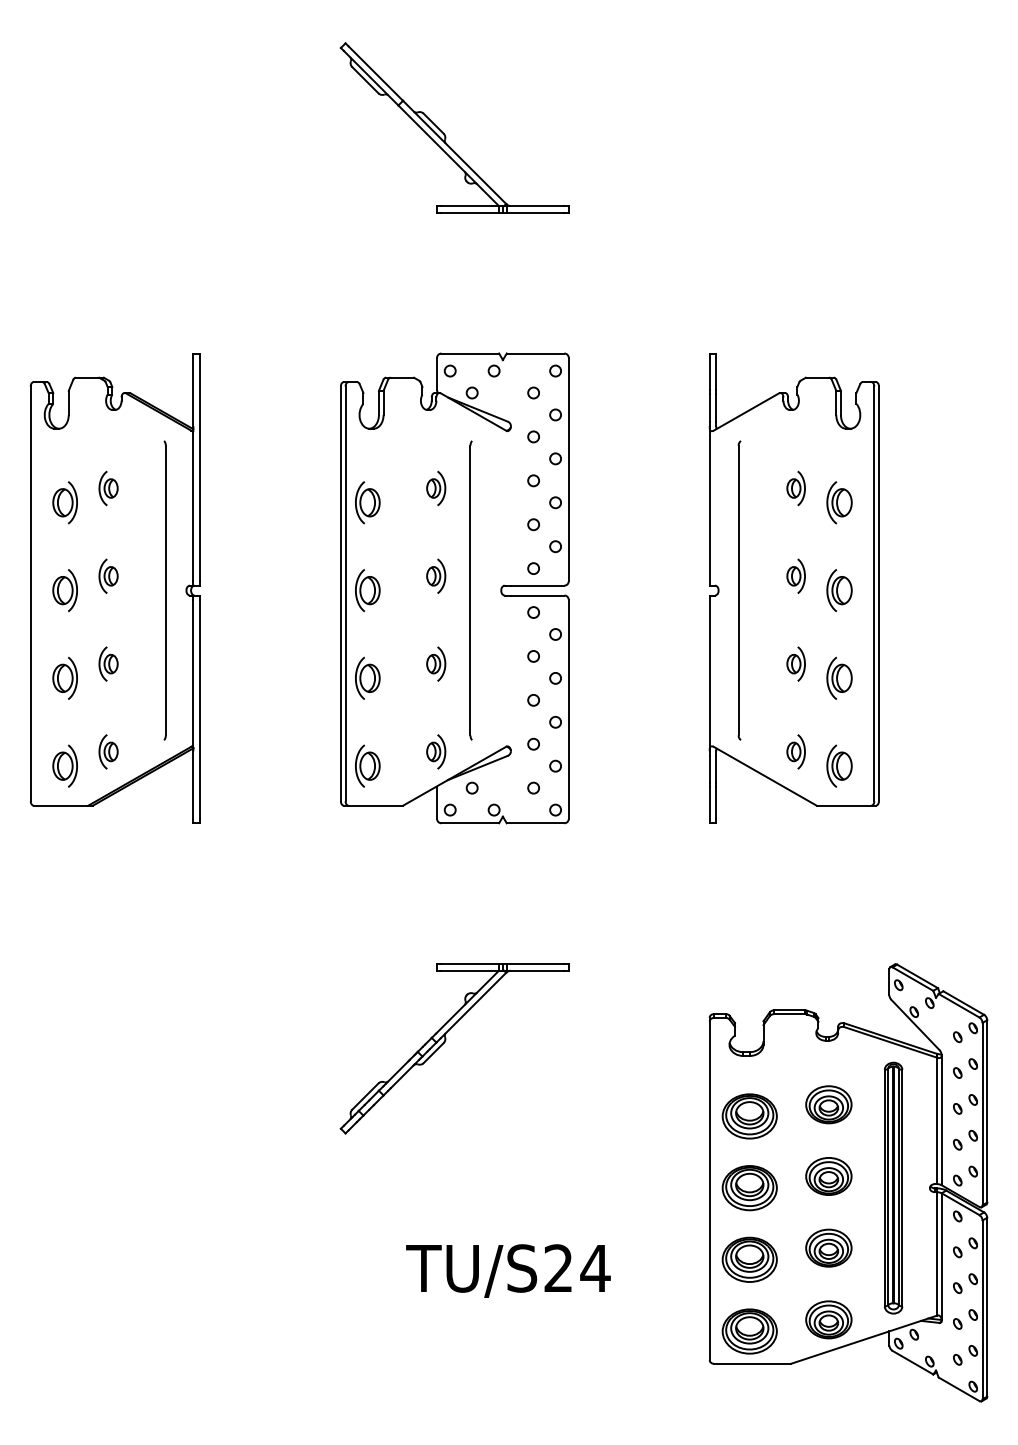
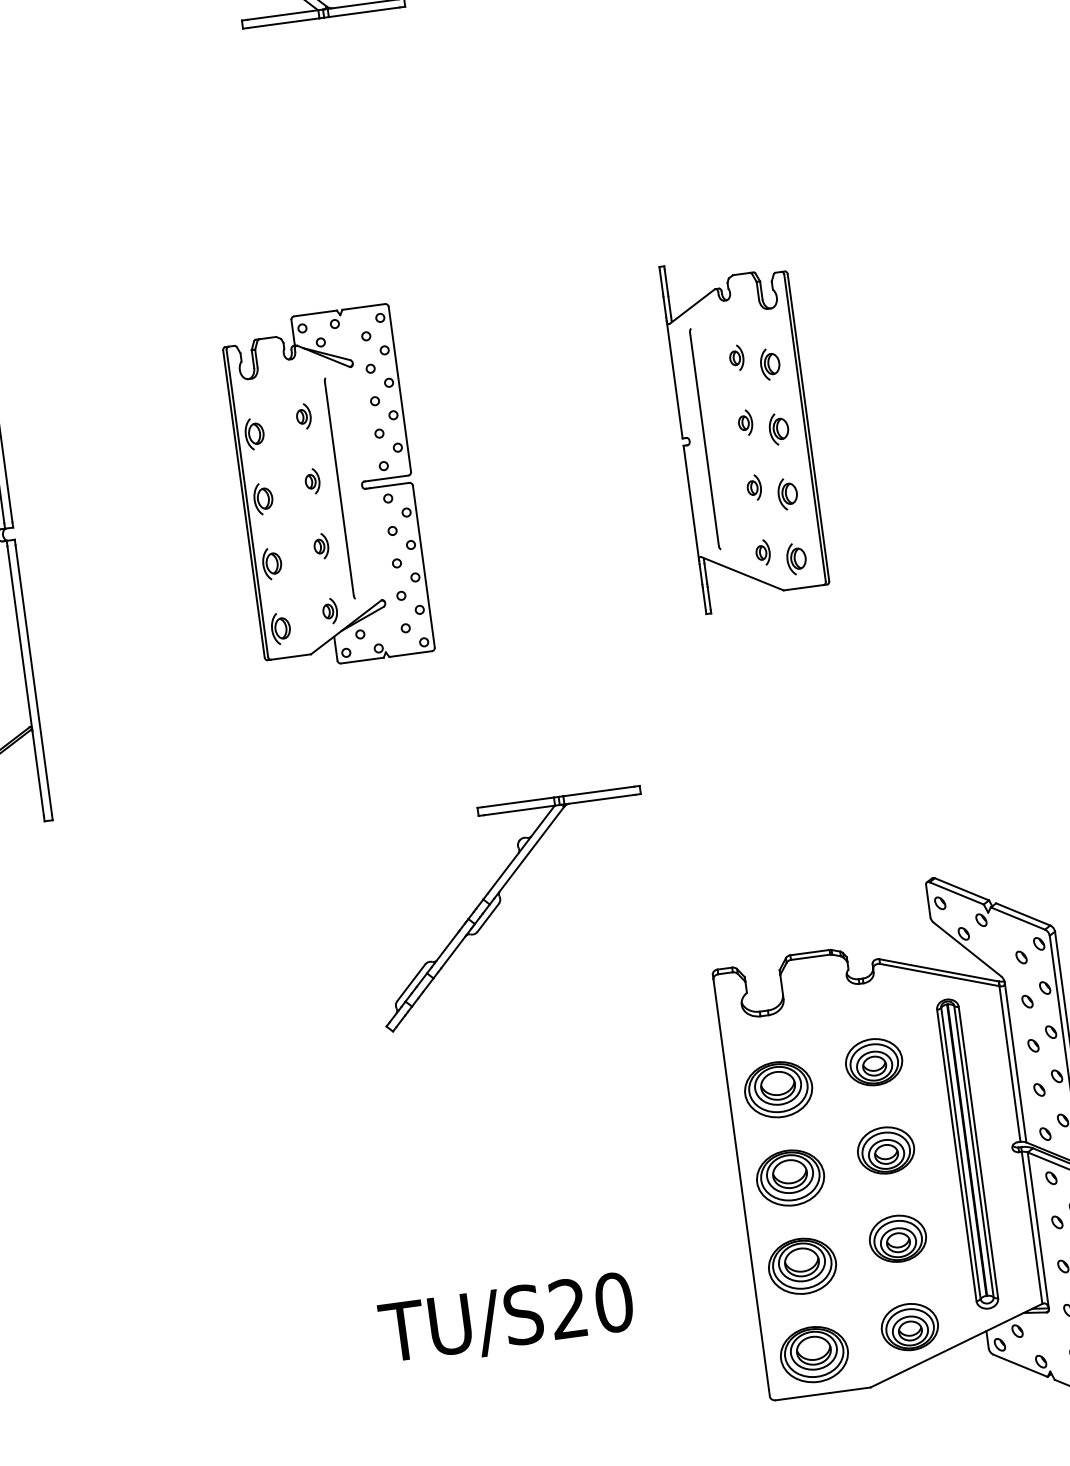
part: (454, 588) -> (327, 488), size x0.6
part: (793, 588) -> (744, 432), size x0.6
part: (445, 1042) -> (500, 902), moved
text: (595, 1268) -> (613, 1302), TU/S24 -> TU/S20

